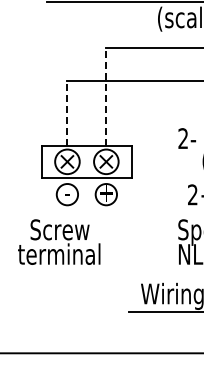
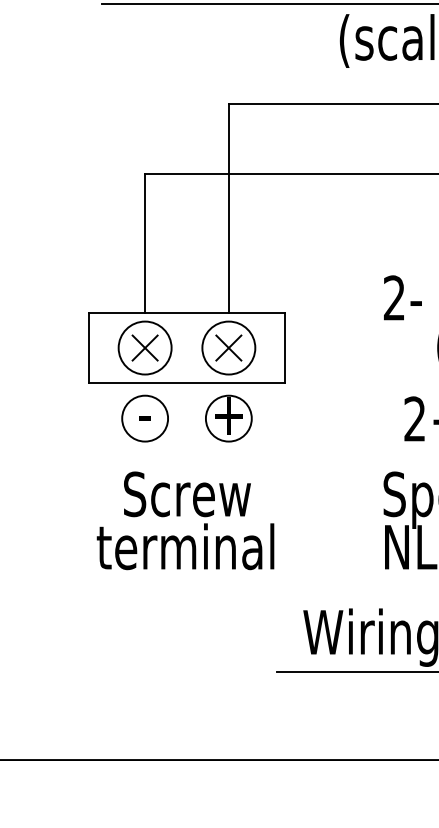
line: (106, 97) -> (229, 209), dashed -> solid
line: (67, 112) -> (145, 241), dashed -> solid
text: (59, 241) -> (186, 519), moved

